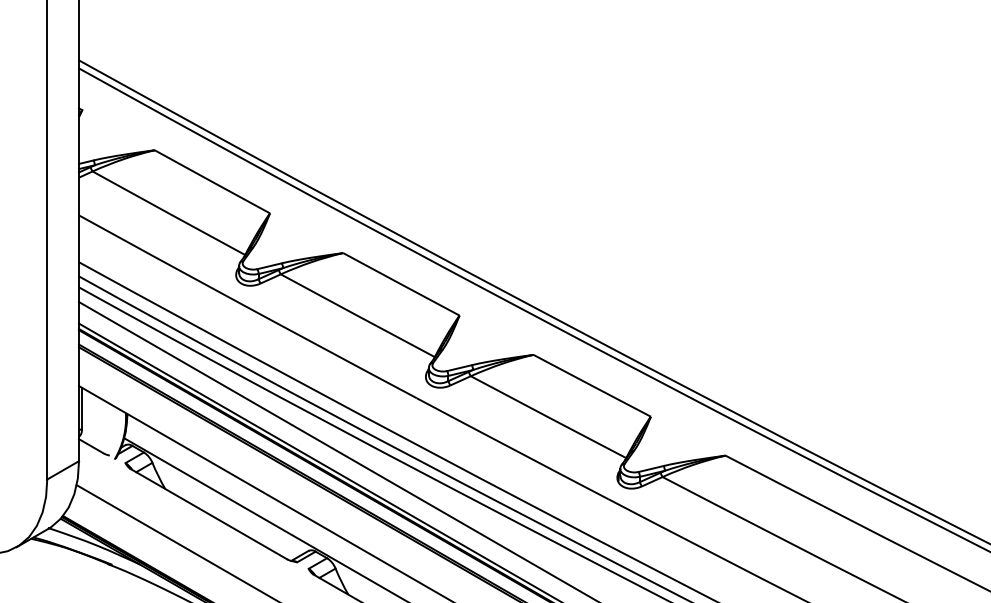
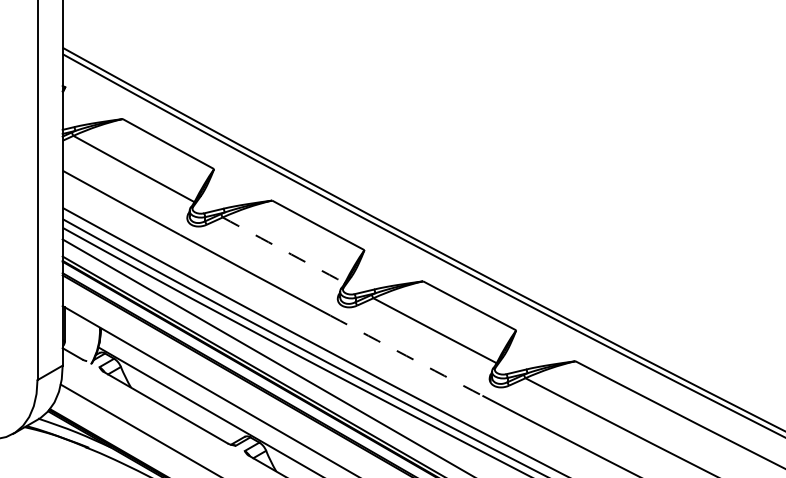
arc: (357, 315) -> (283, 250), solid -> dashed
arc: (512, 448) -> (406, 355), solid -> dashed

